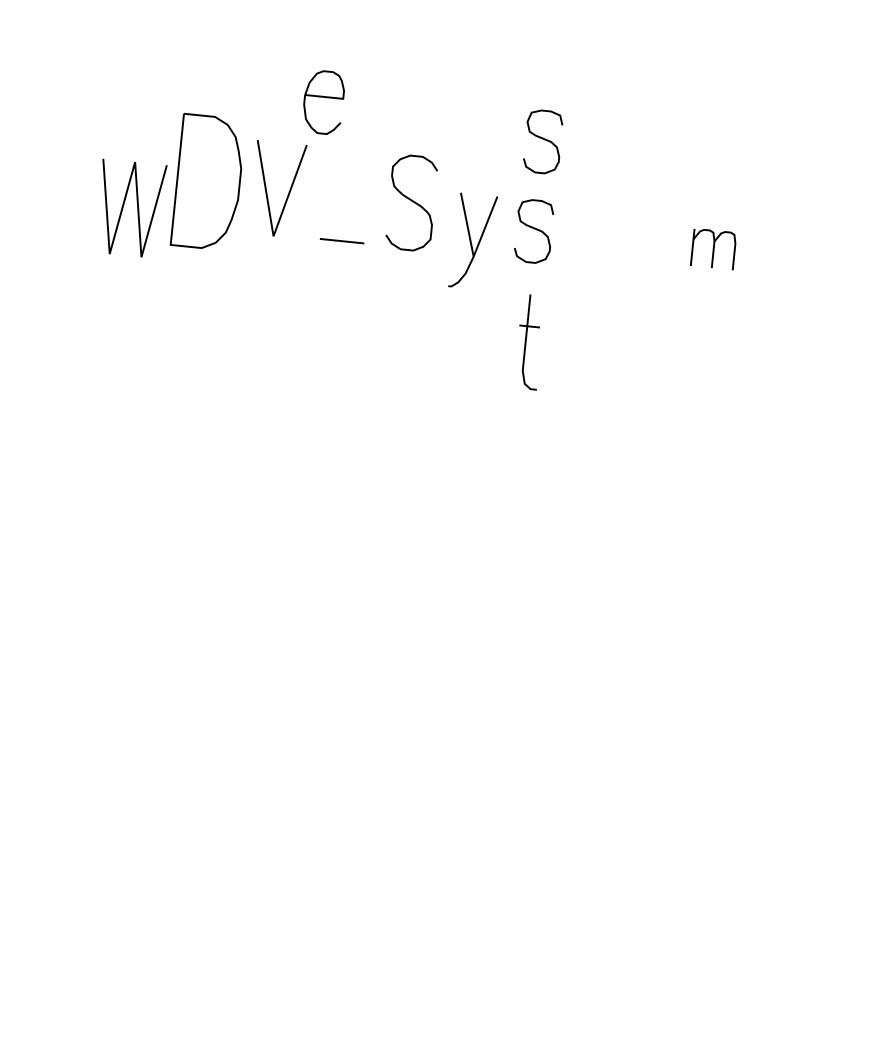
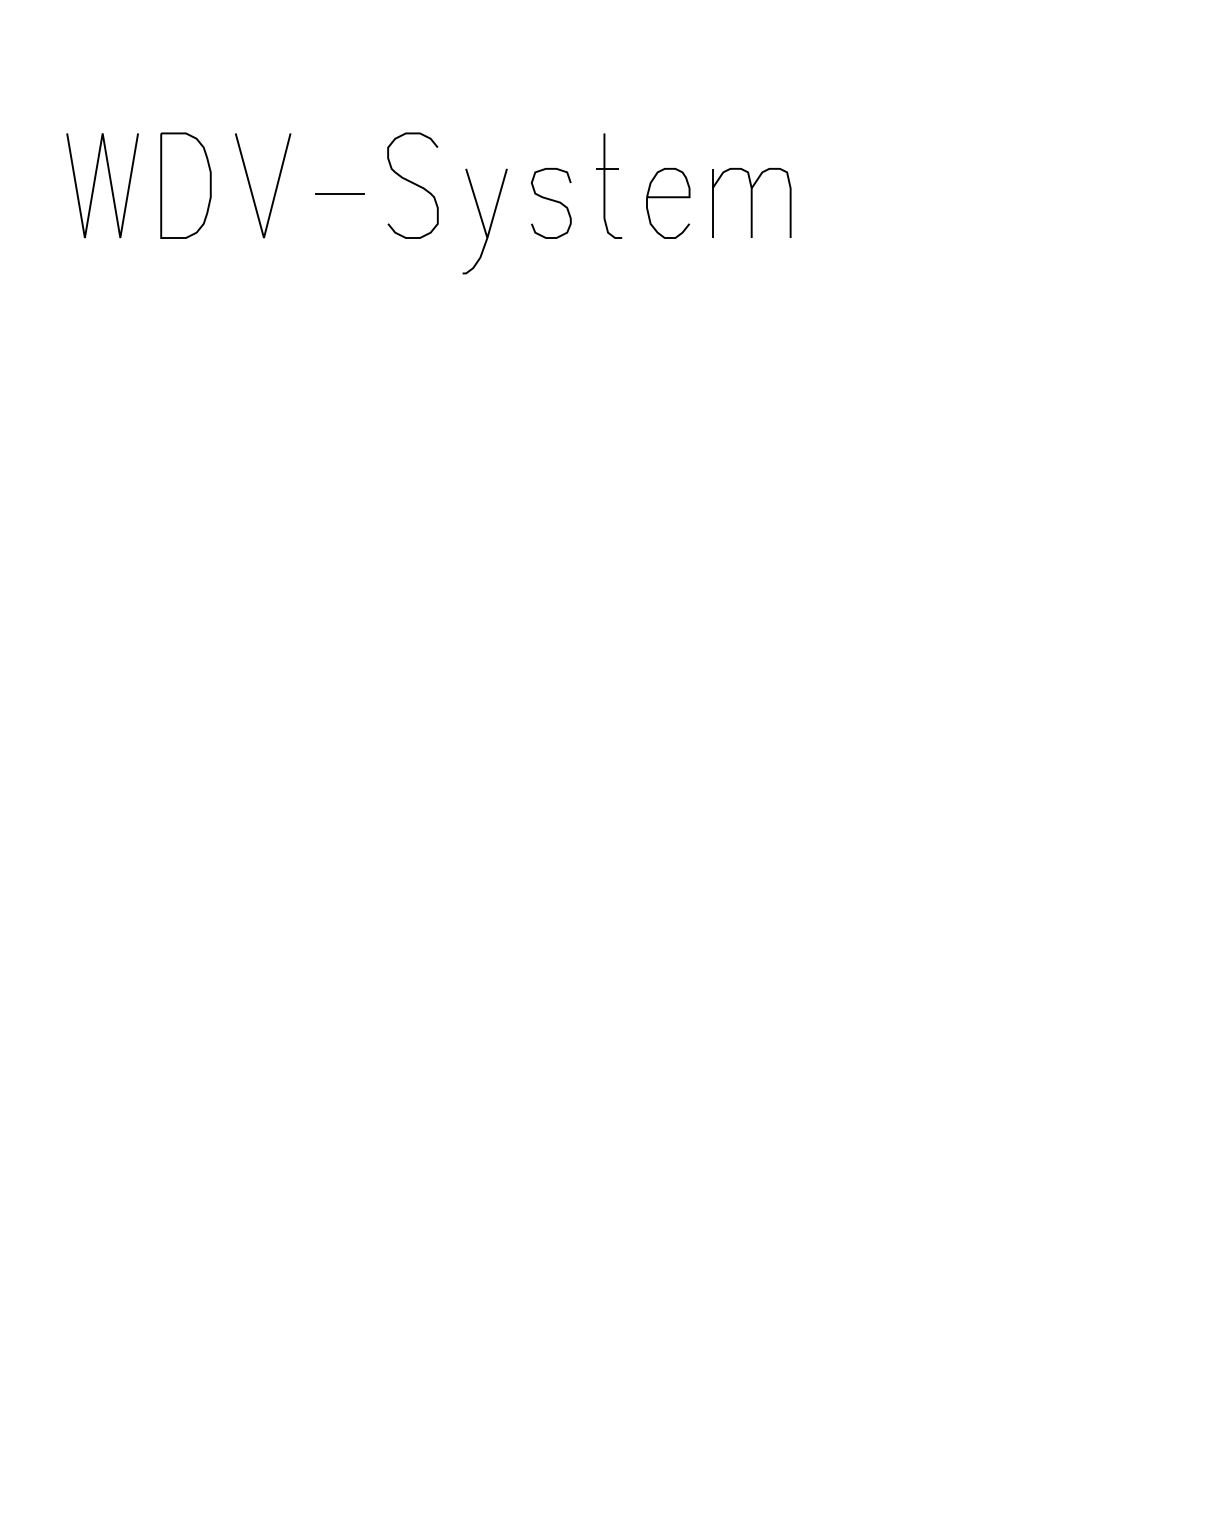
part: (323, 102) -> (668, 203), moved
curve: (544, 140) -> (552, 101), removed
part: (208, 182) -> (185, 185), size x0.71
line: (124, 206) -> (95, 183), moved
line: (341, 240) -> (339, 193), moved
part: (713, 248) -> (751, 202), size x1.67
part: (530, 341) -> (609, 185), moved

